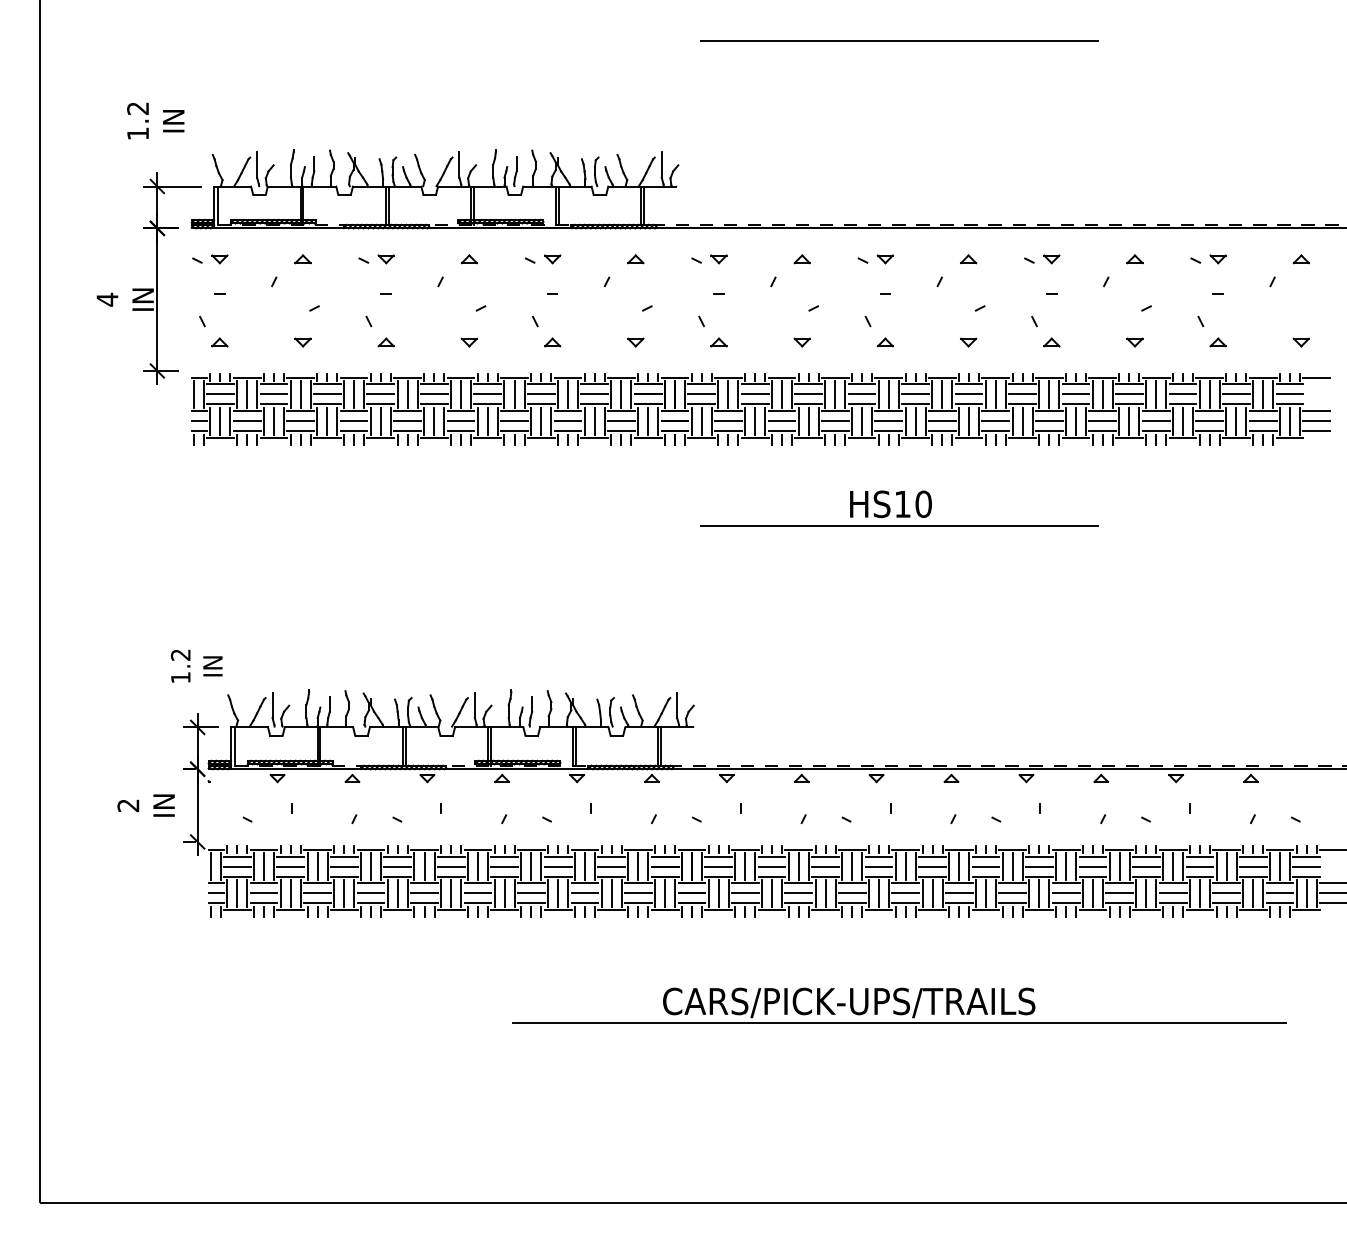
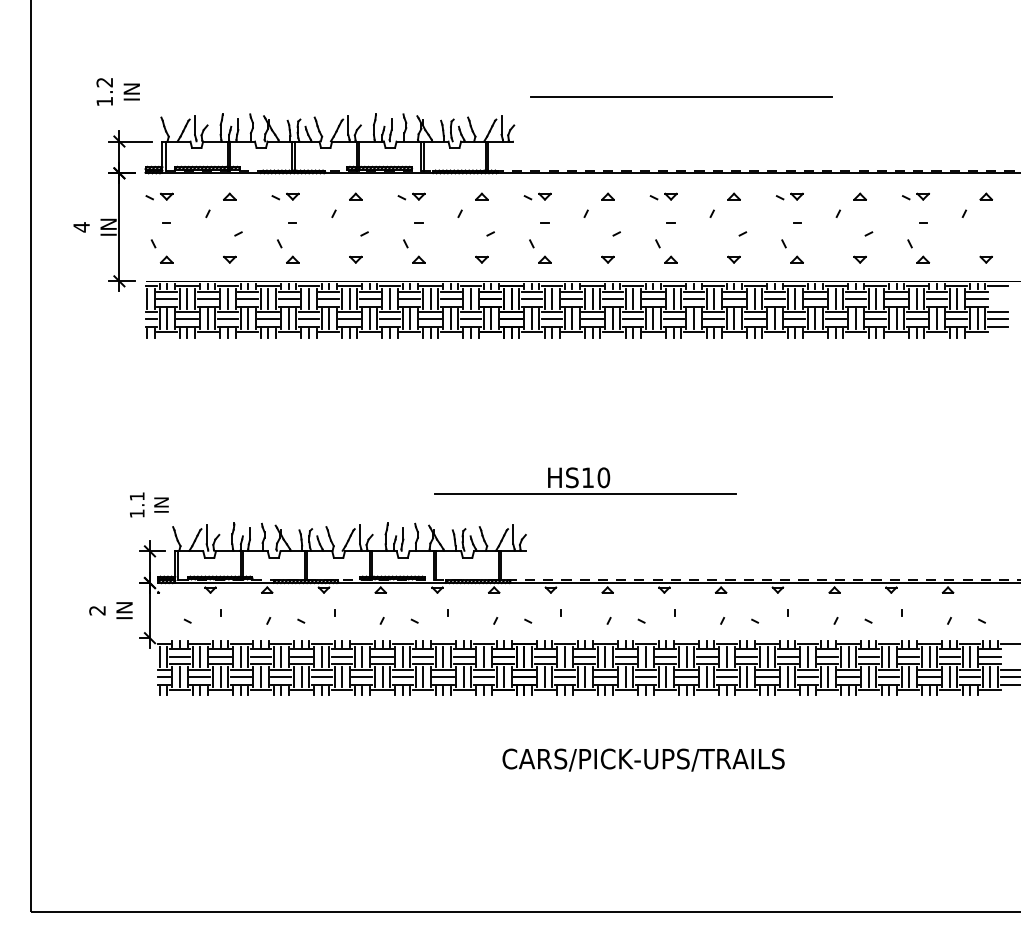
line: (899, 40) -> (681, 96), moved
part: (899, 508) -> (585, 480), moved
text: (180, 654) -> (136, 496), 1.2 -> 1.1
line: (899, 1023) -> (681, 775), removed

